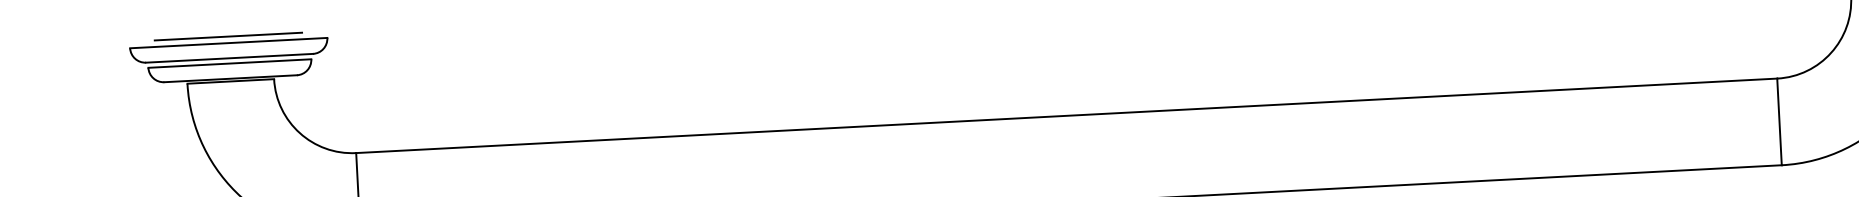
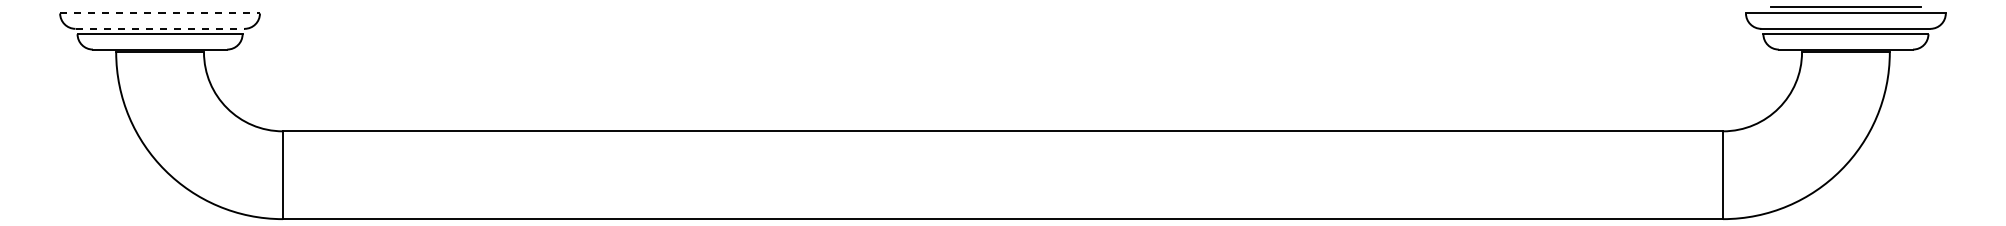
line: (227, 36) -> (159, 6), removed
line: (229, 43) -> (160, 13), solid -> dashed
line: (229, 57) -> (160, 28), solid -> dashed

